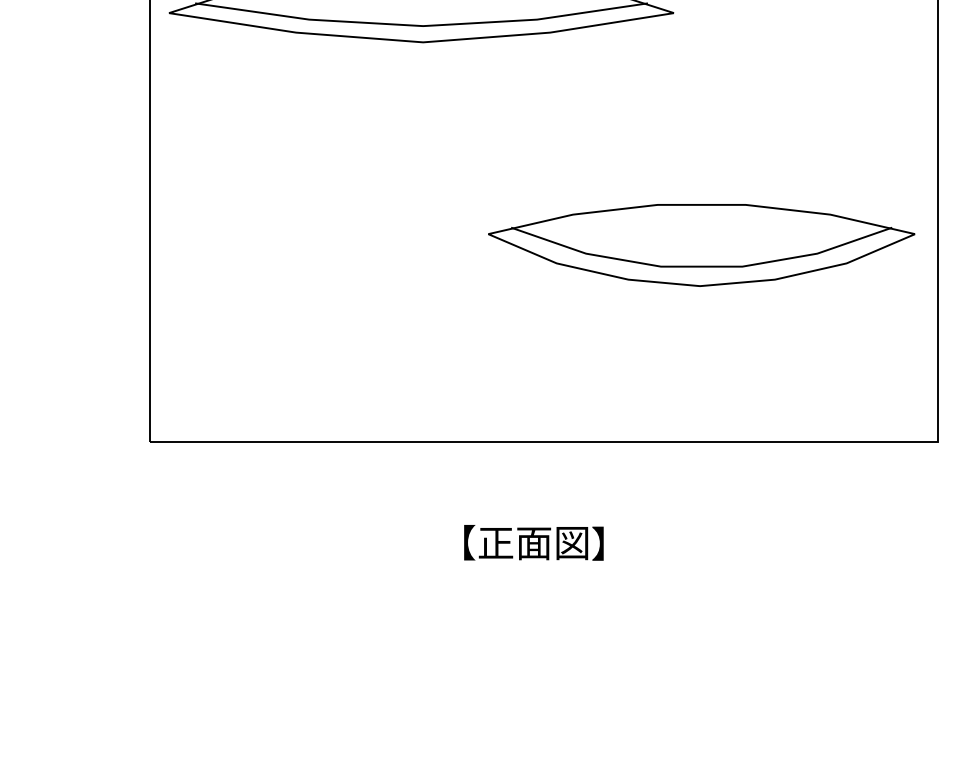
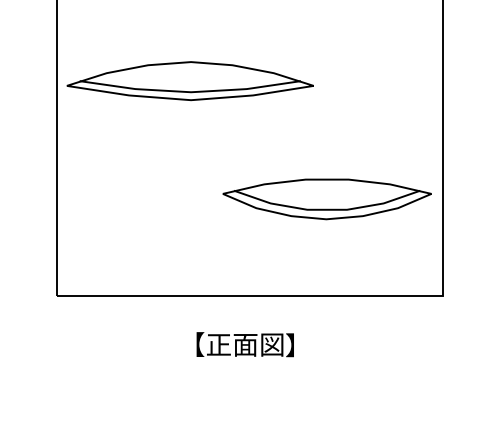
part: (532, 542) -> (244, 344), size x1.43

